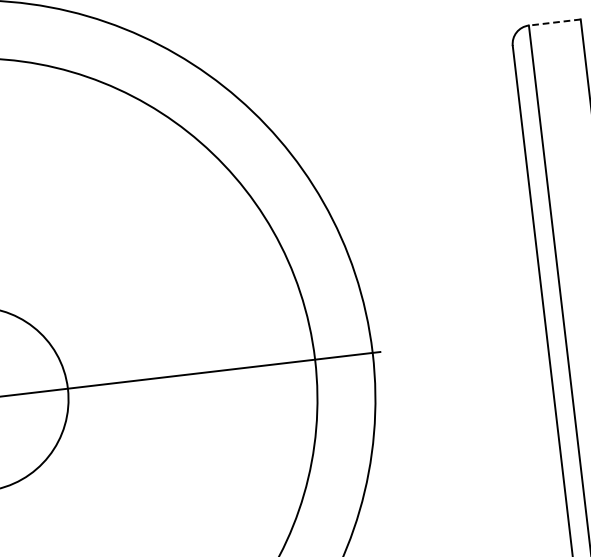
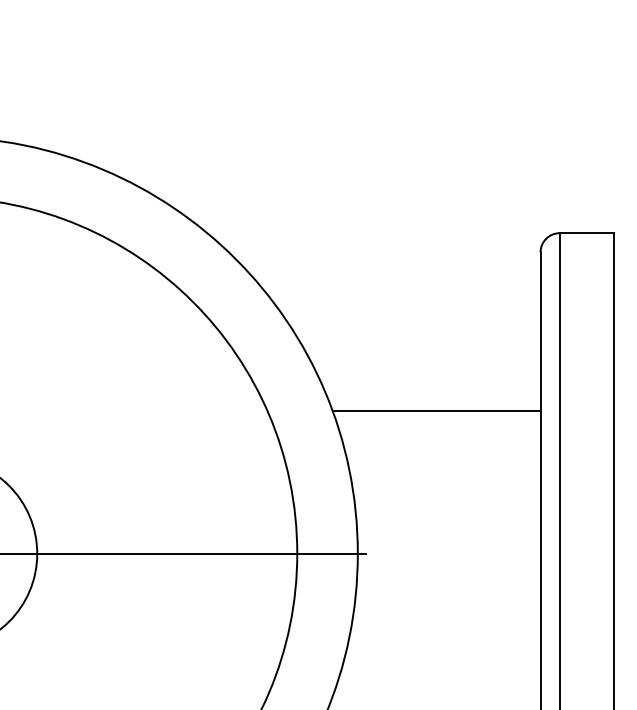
line: (554, 22) -> (586, 233), dashed -> solid
line: (431, 208) -> (436, 411), added

